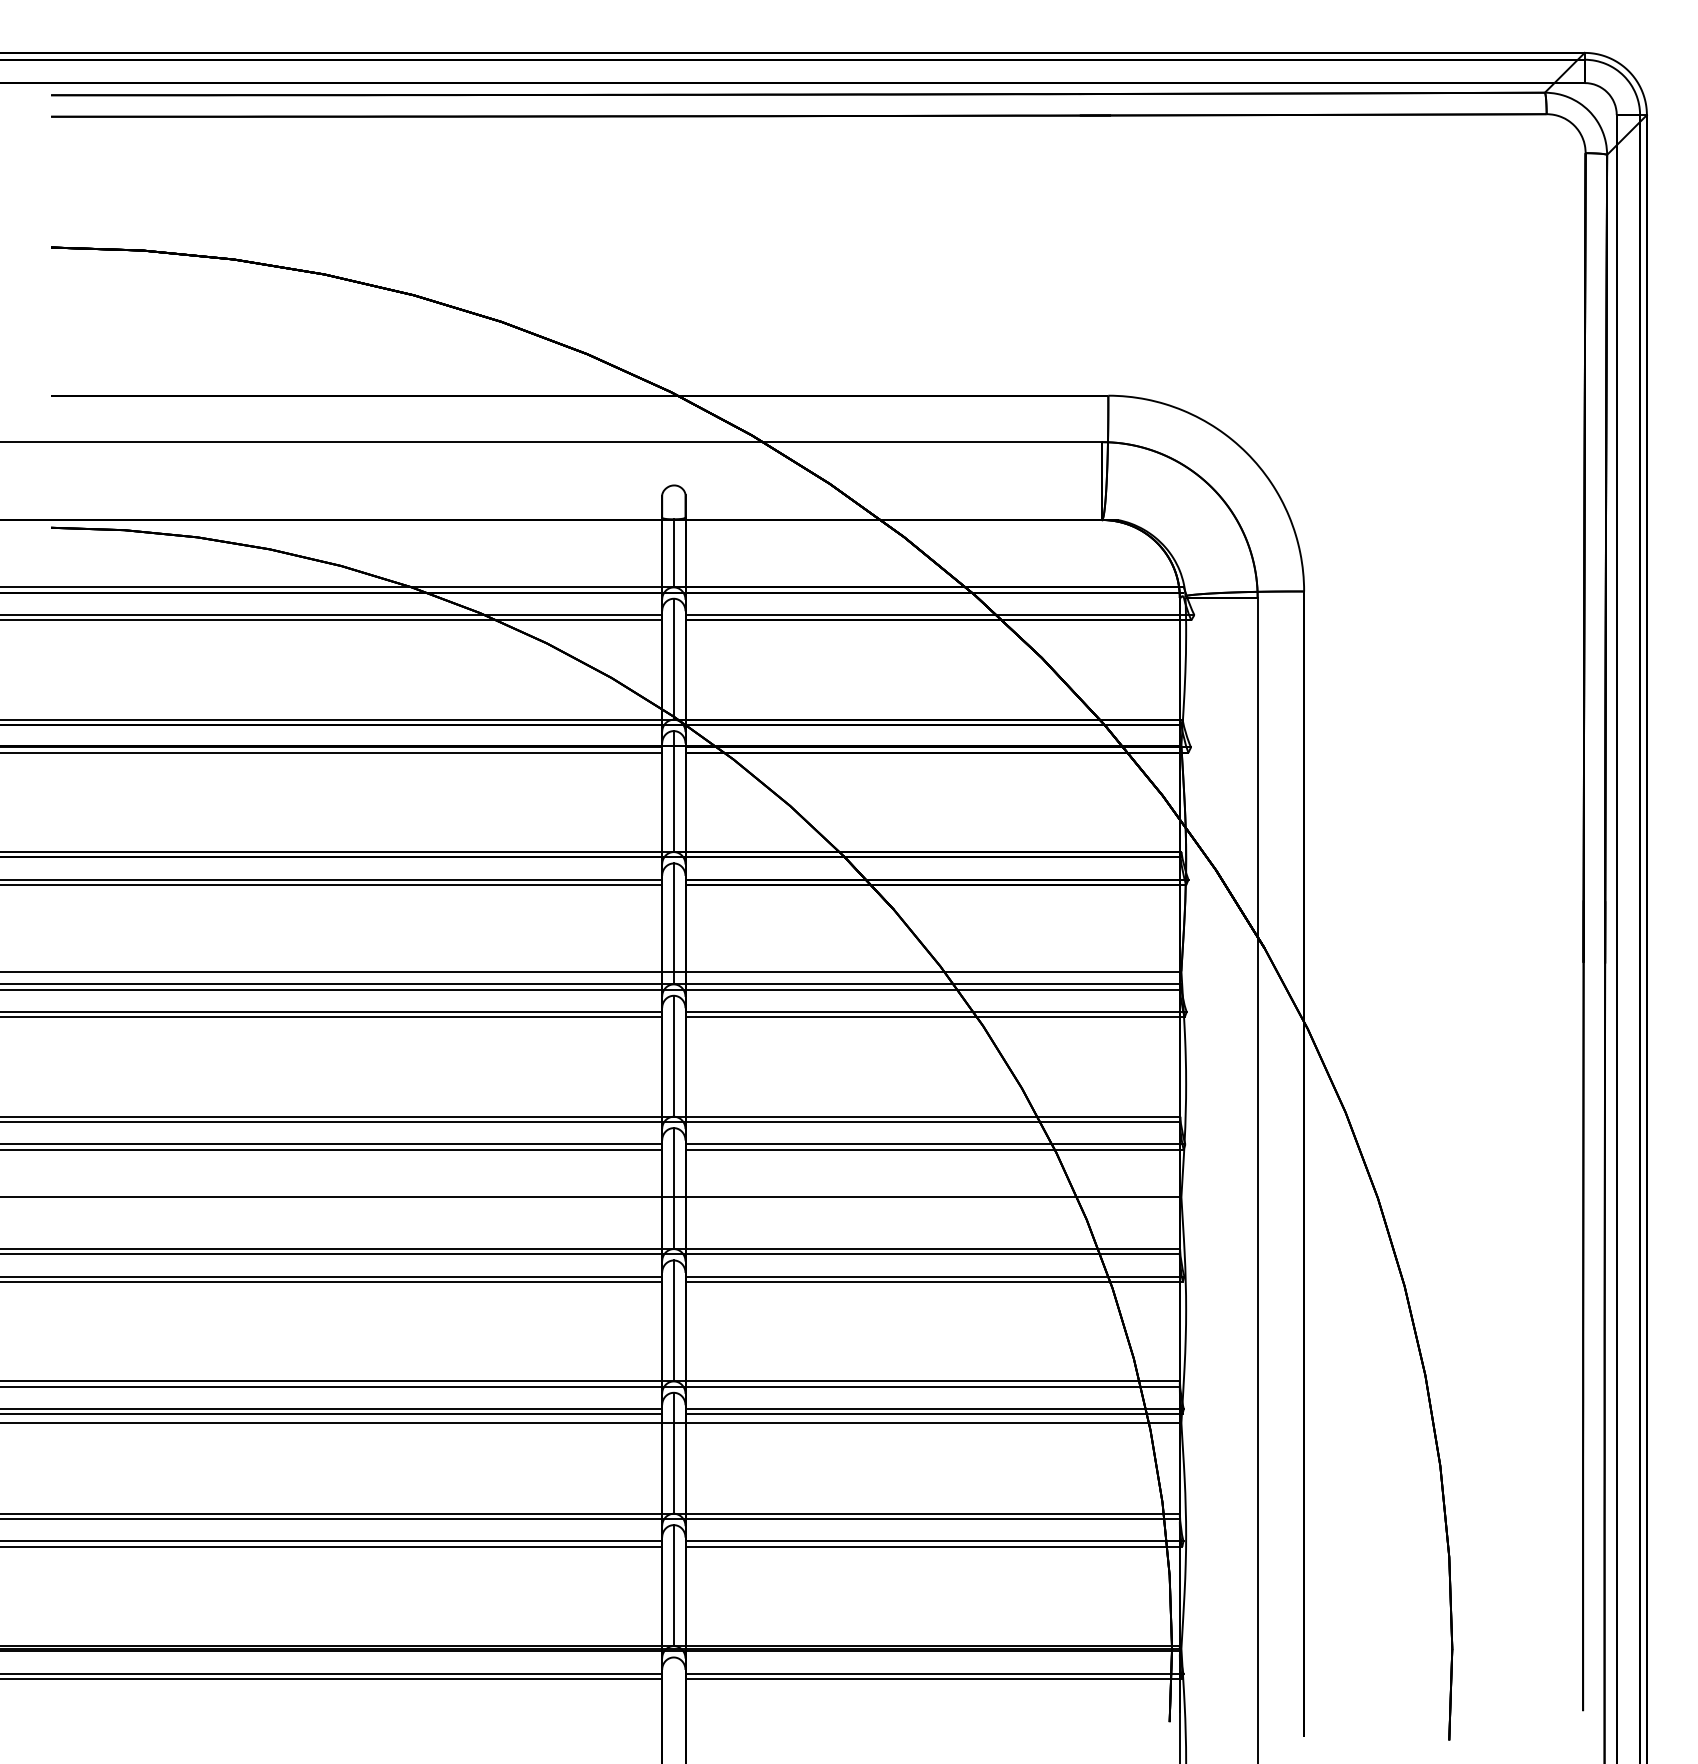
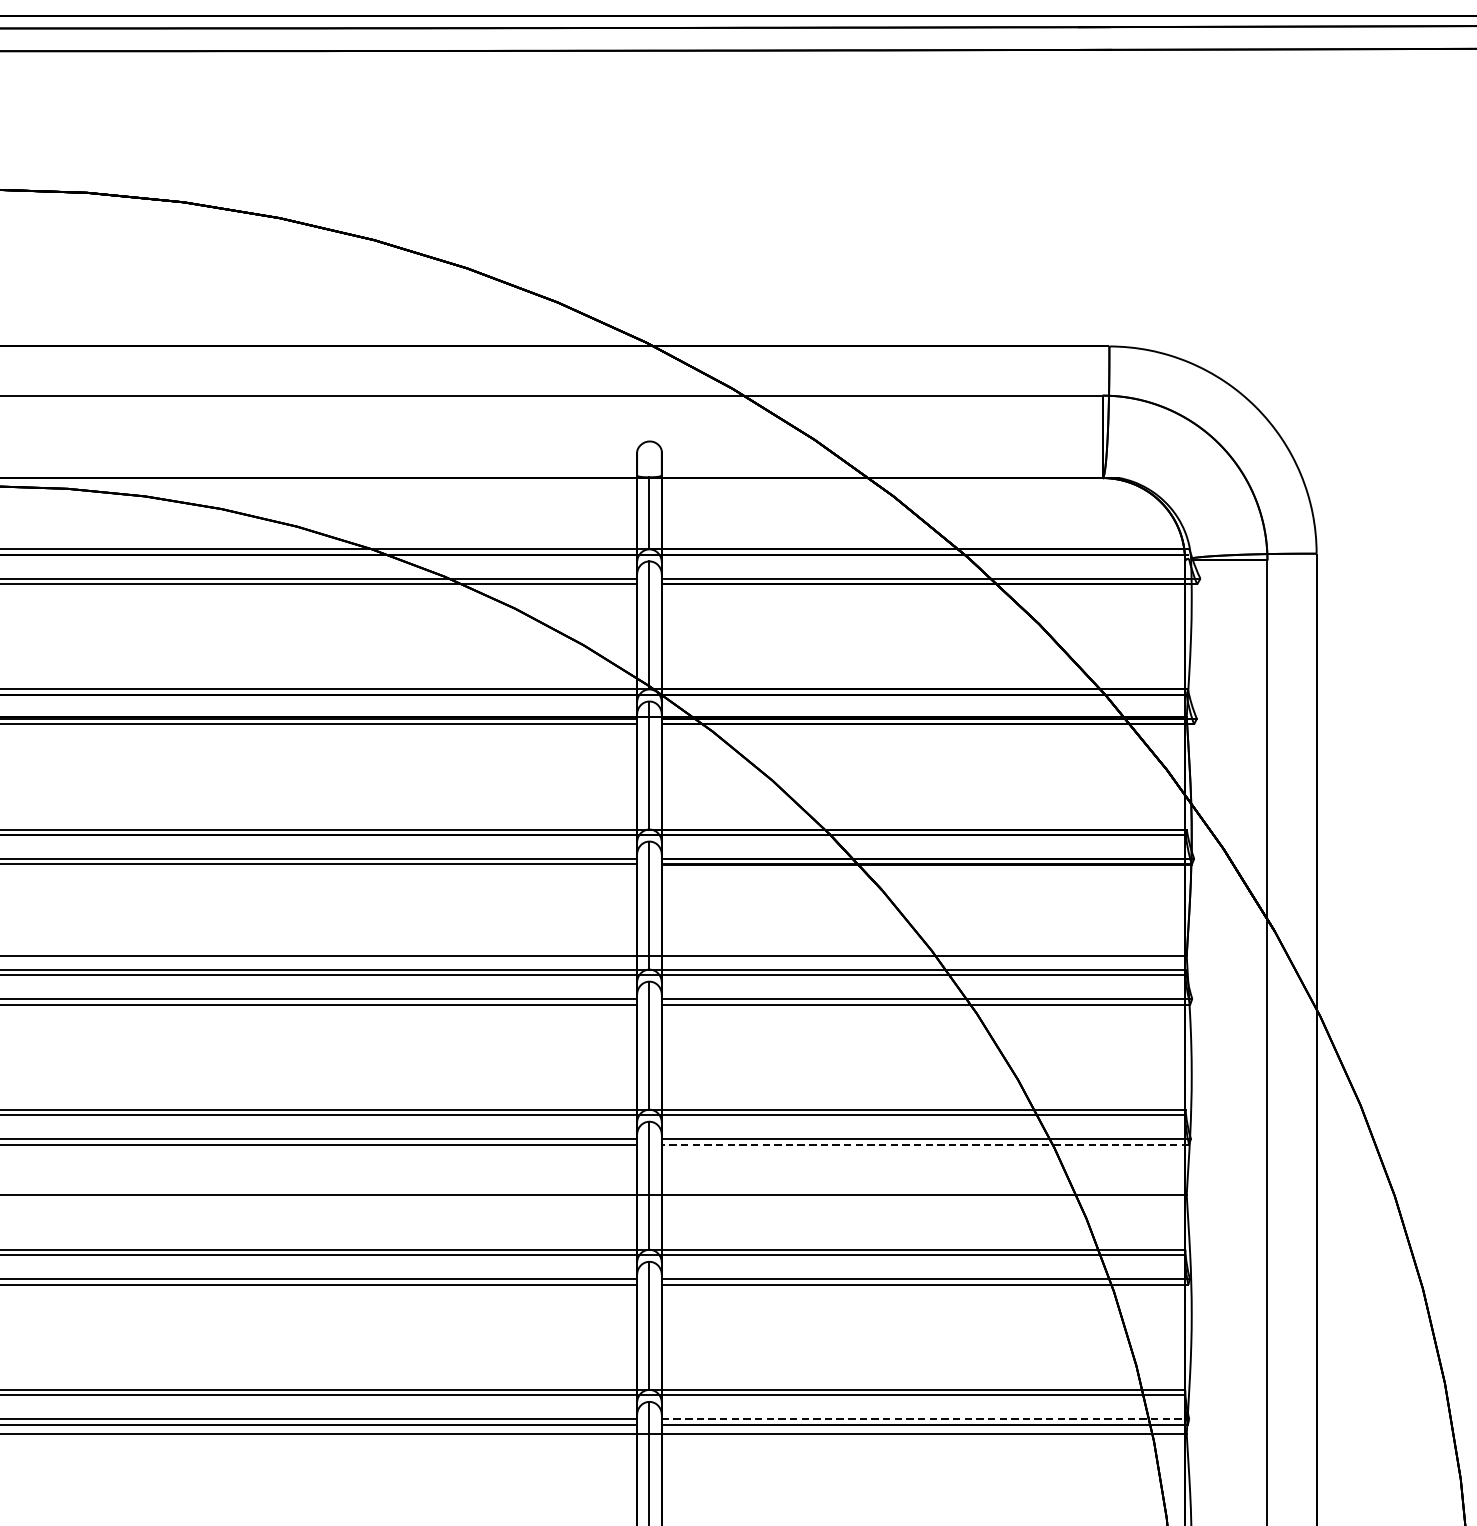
line: (934, 1149) -> (925, 1144), solid -> dashed
line: (935, 1409) -> (926, 1419), solid -> dashed

